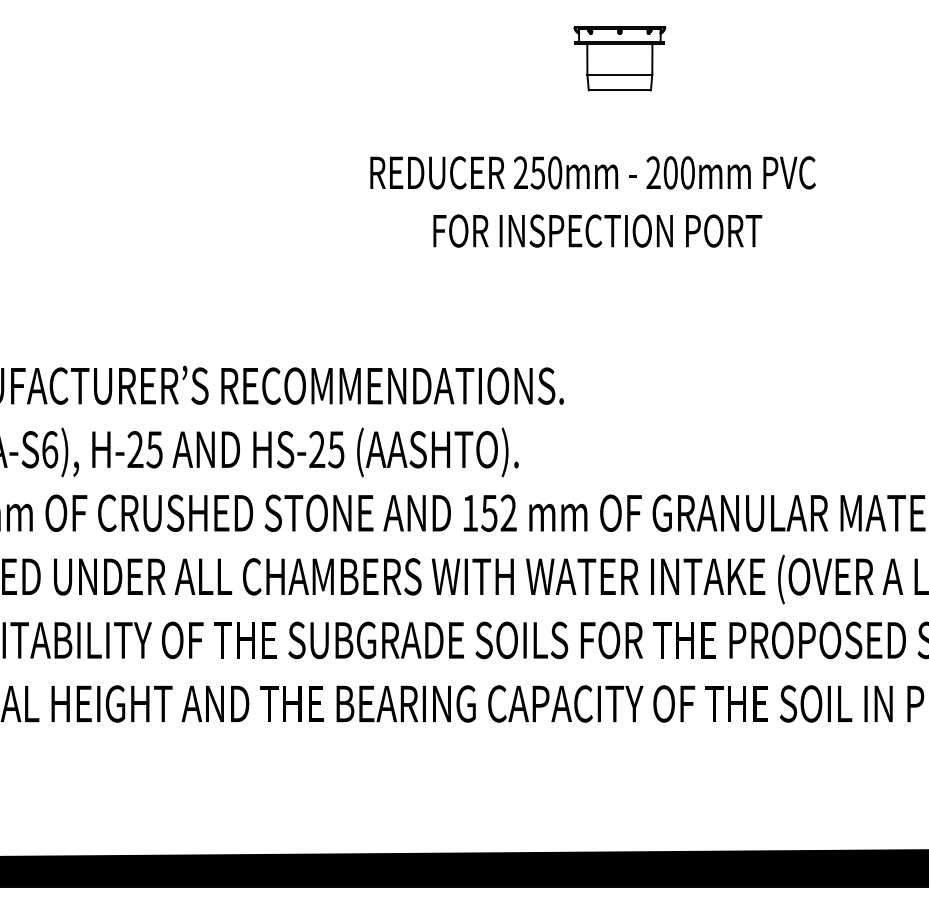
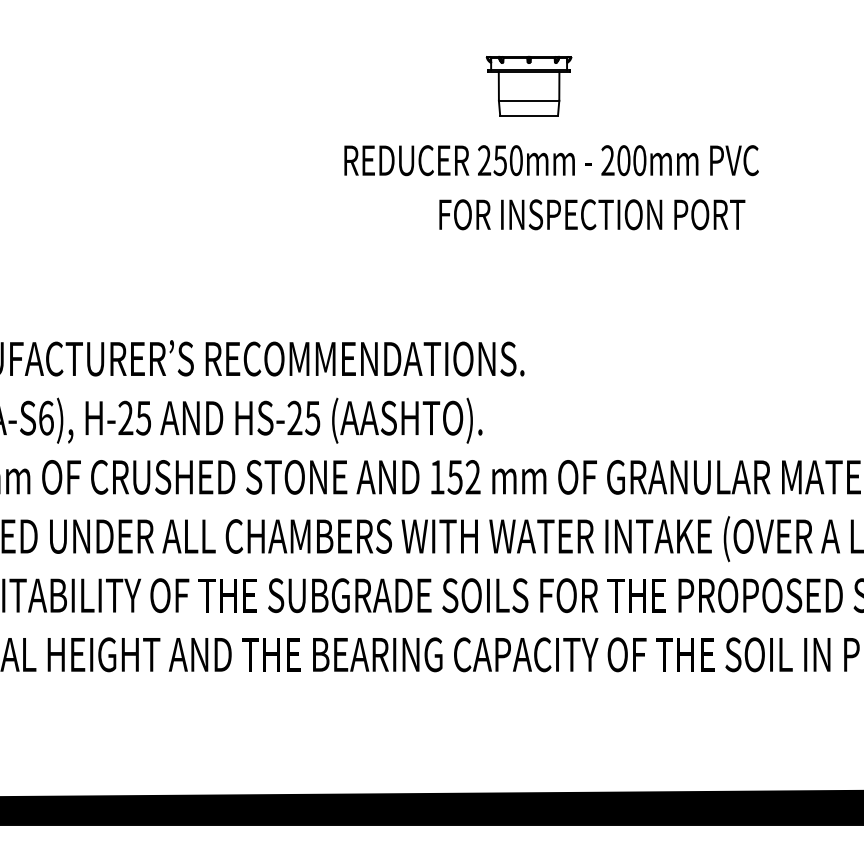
part: (619, 58) -> (528, 85), moved
text: (597, 230) -> (592, 214), moved

